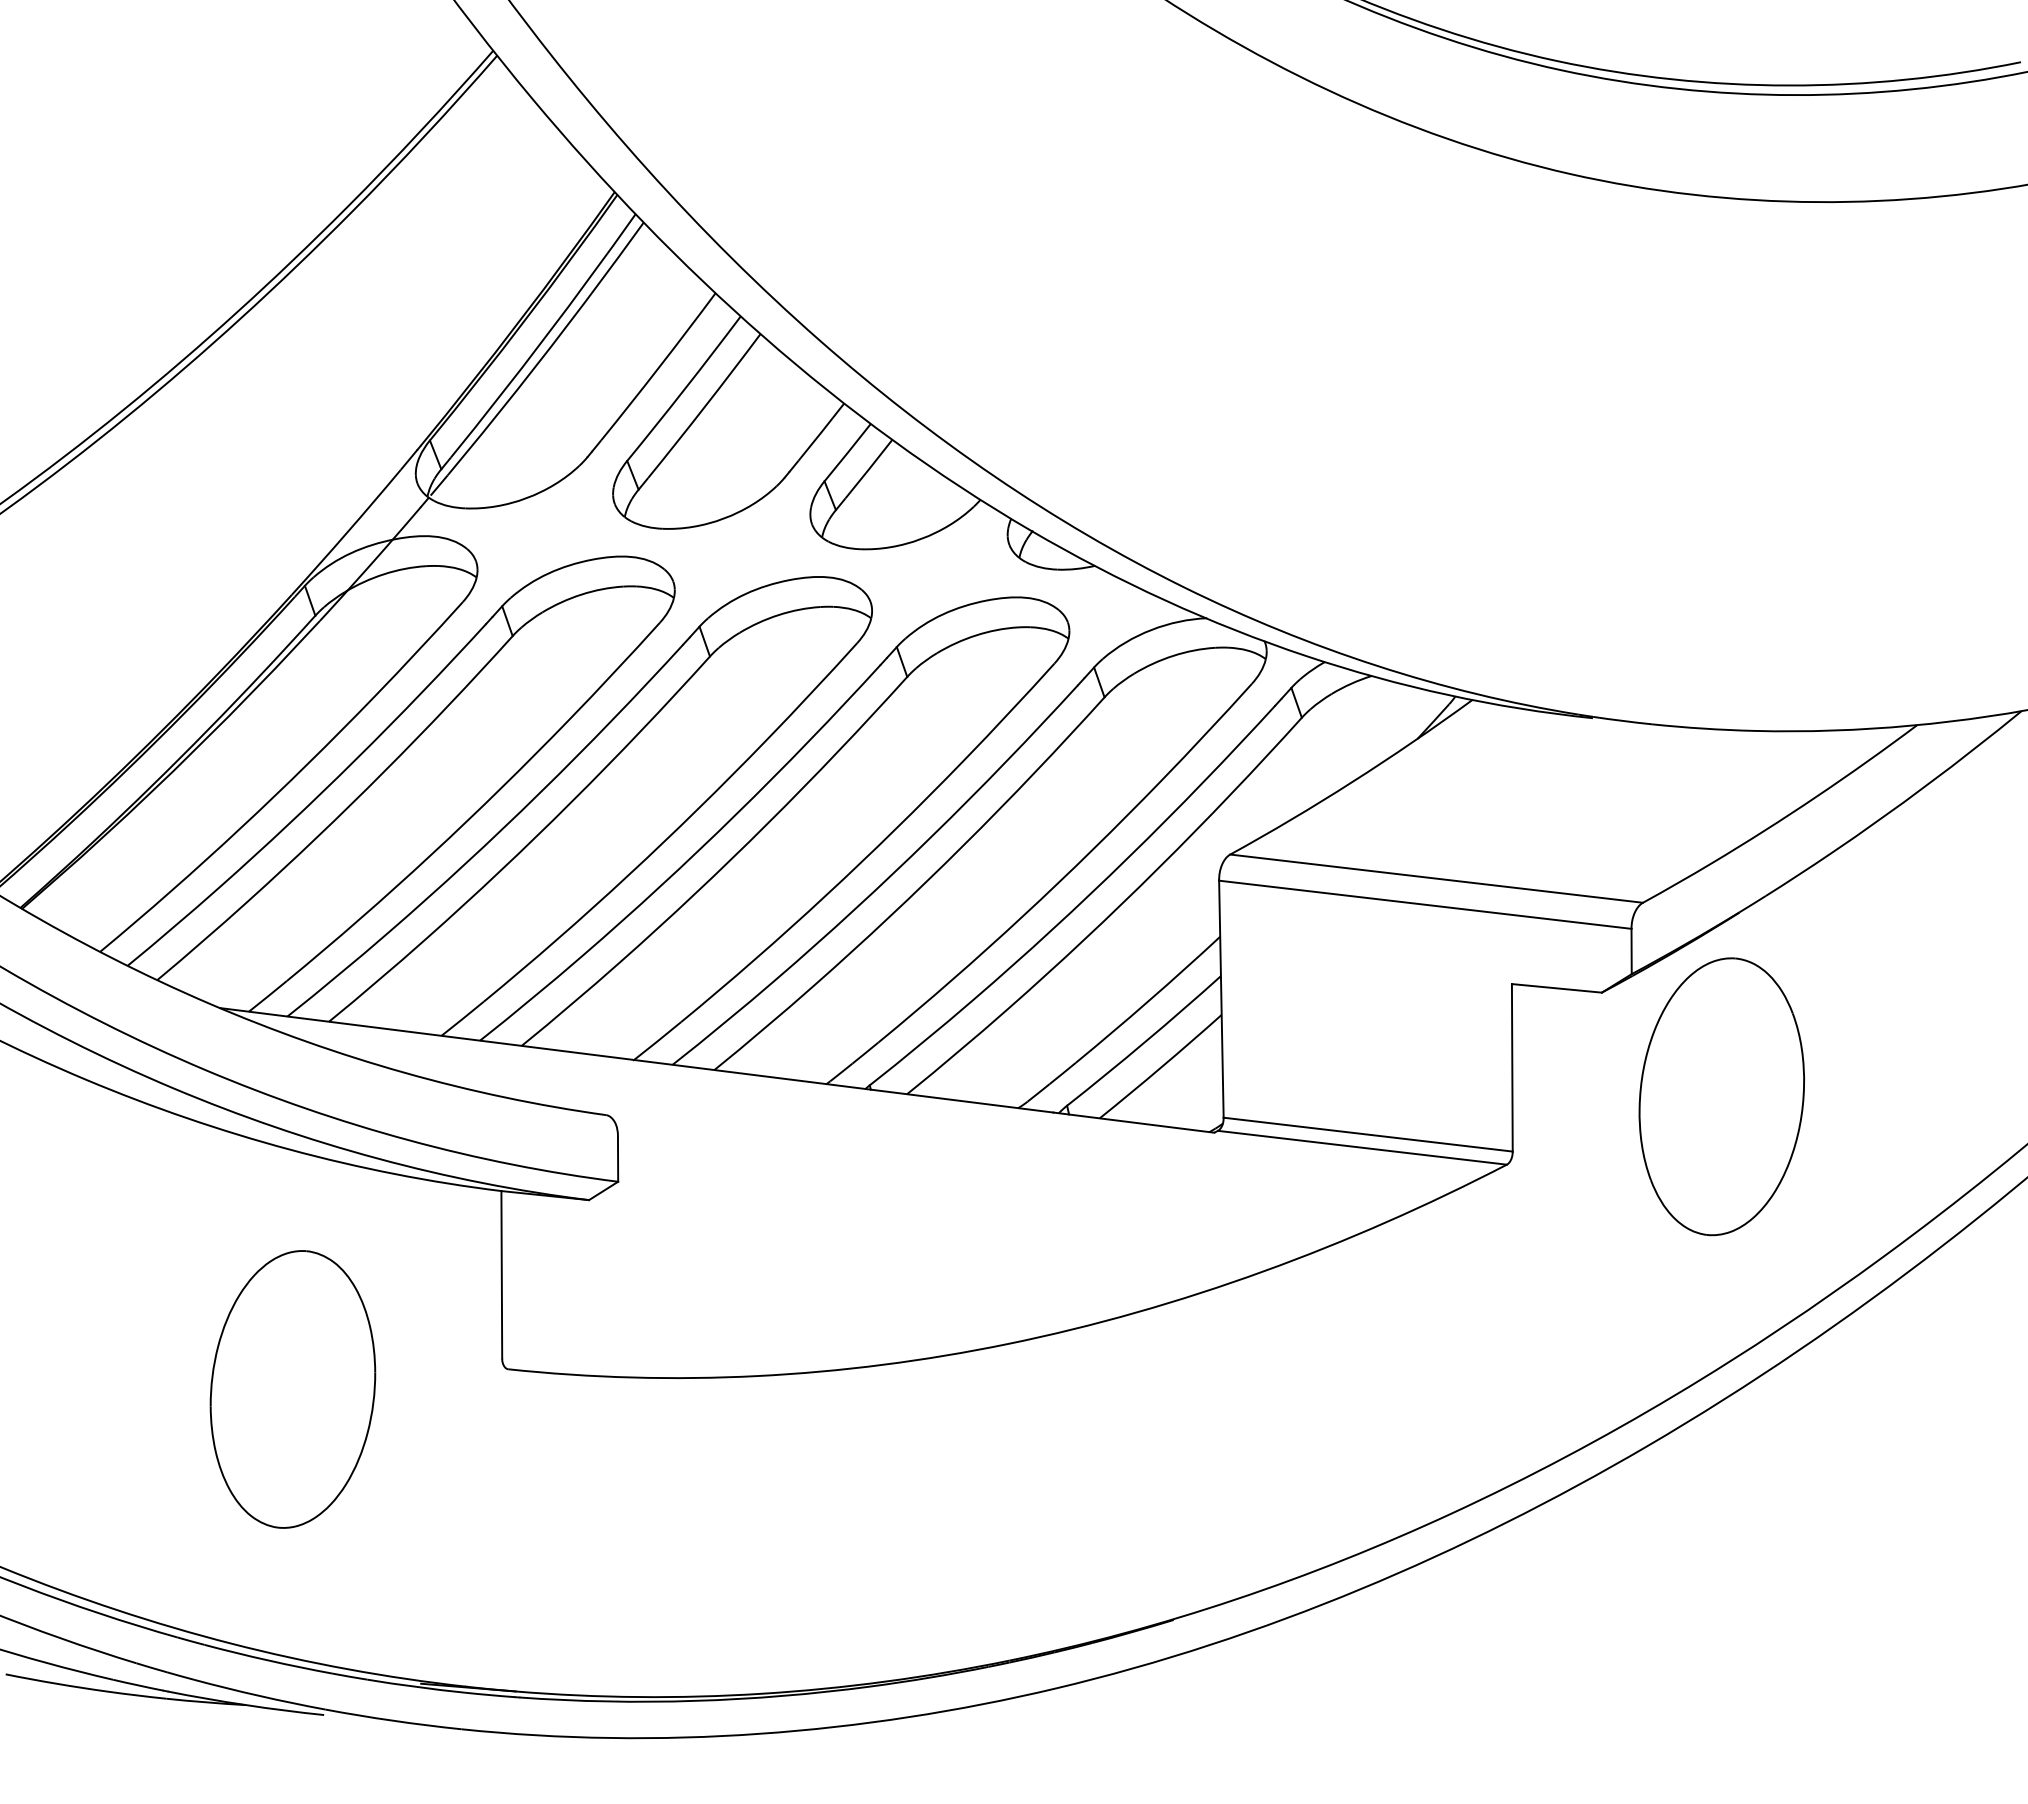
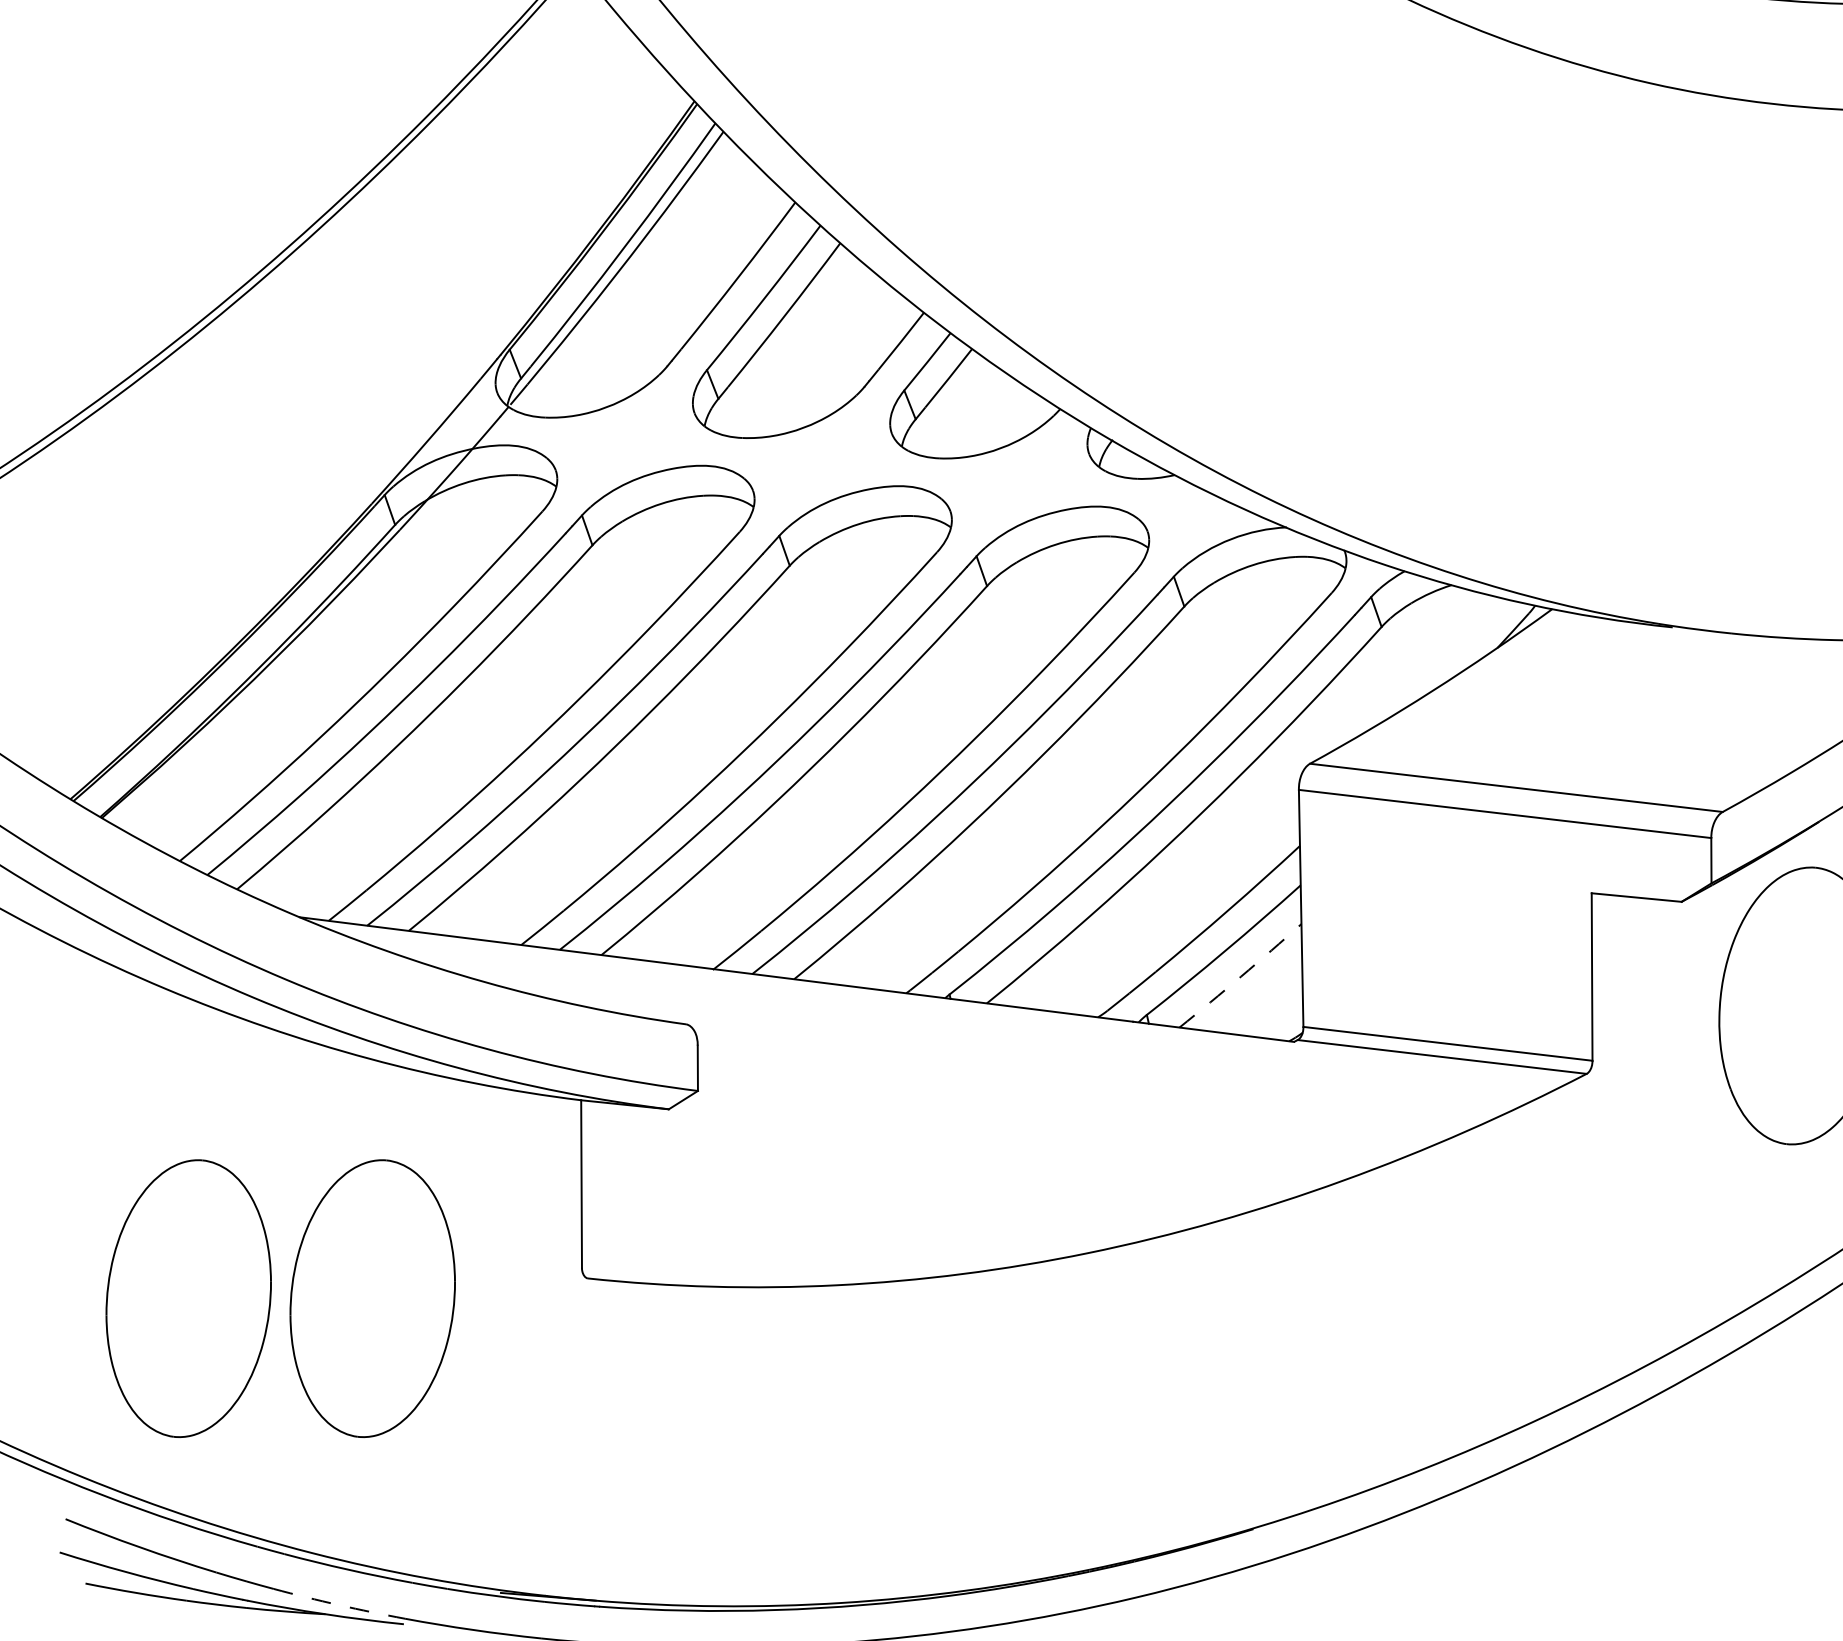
arc: (1161, 1067) -> (1241, 976), solid -> dashed
part: (108, 1389) -> (188, 1298), added
arc: (259, 1695) -> (339, 1604), solid -> dashed

